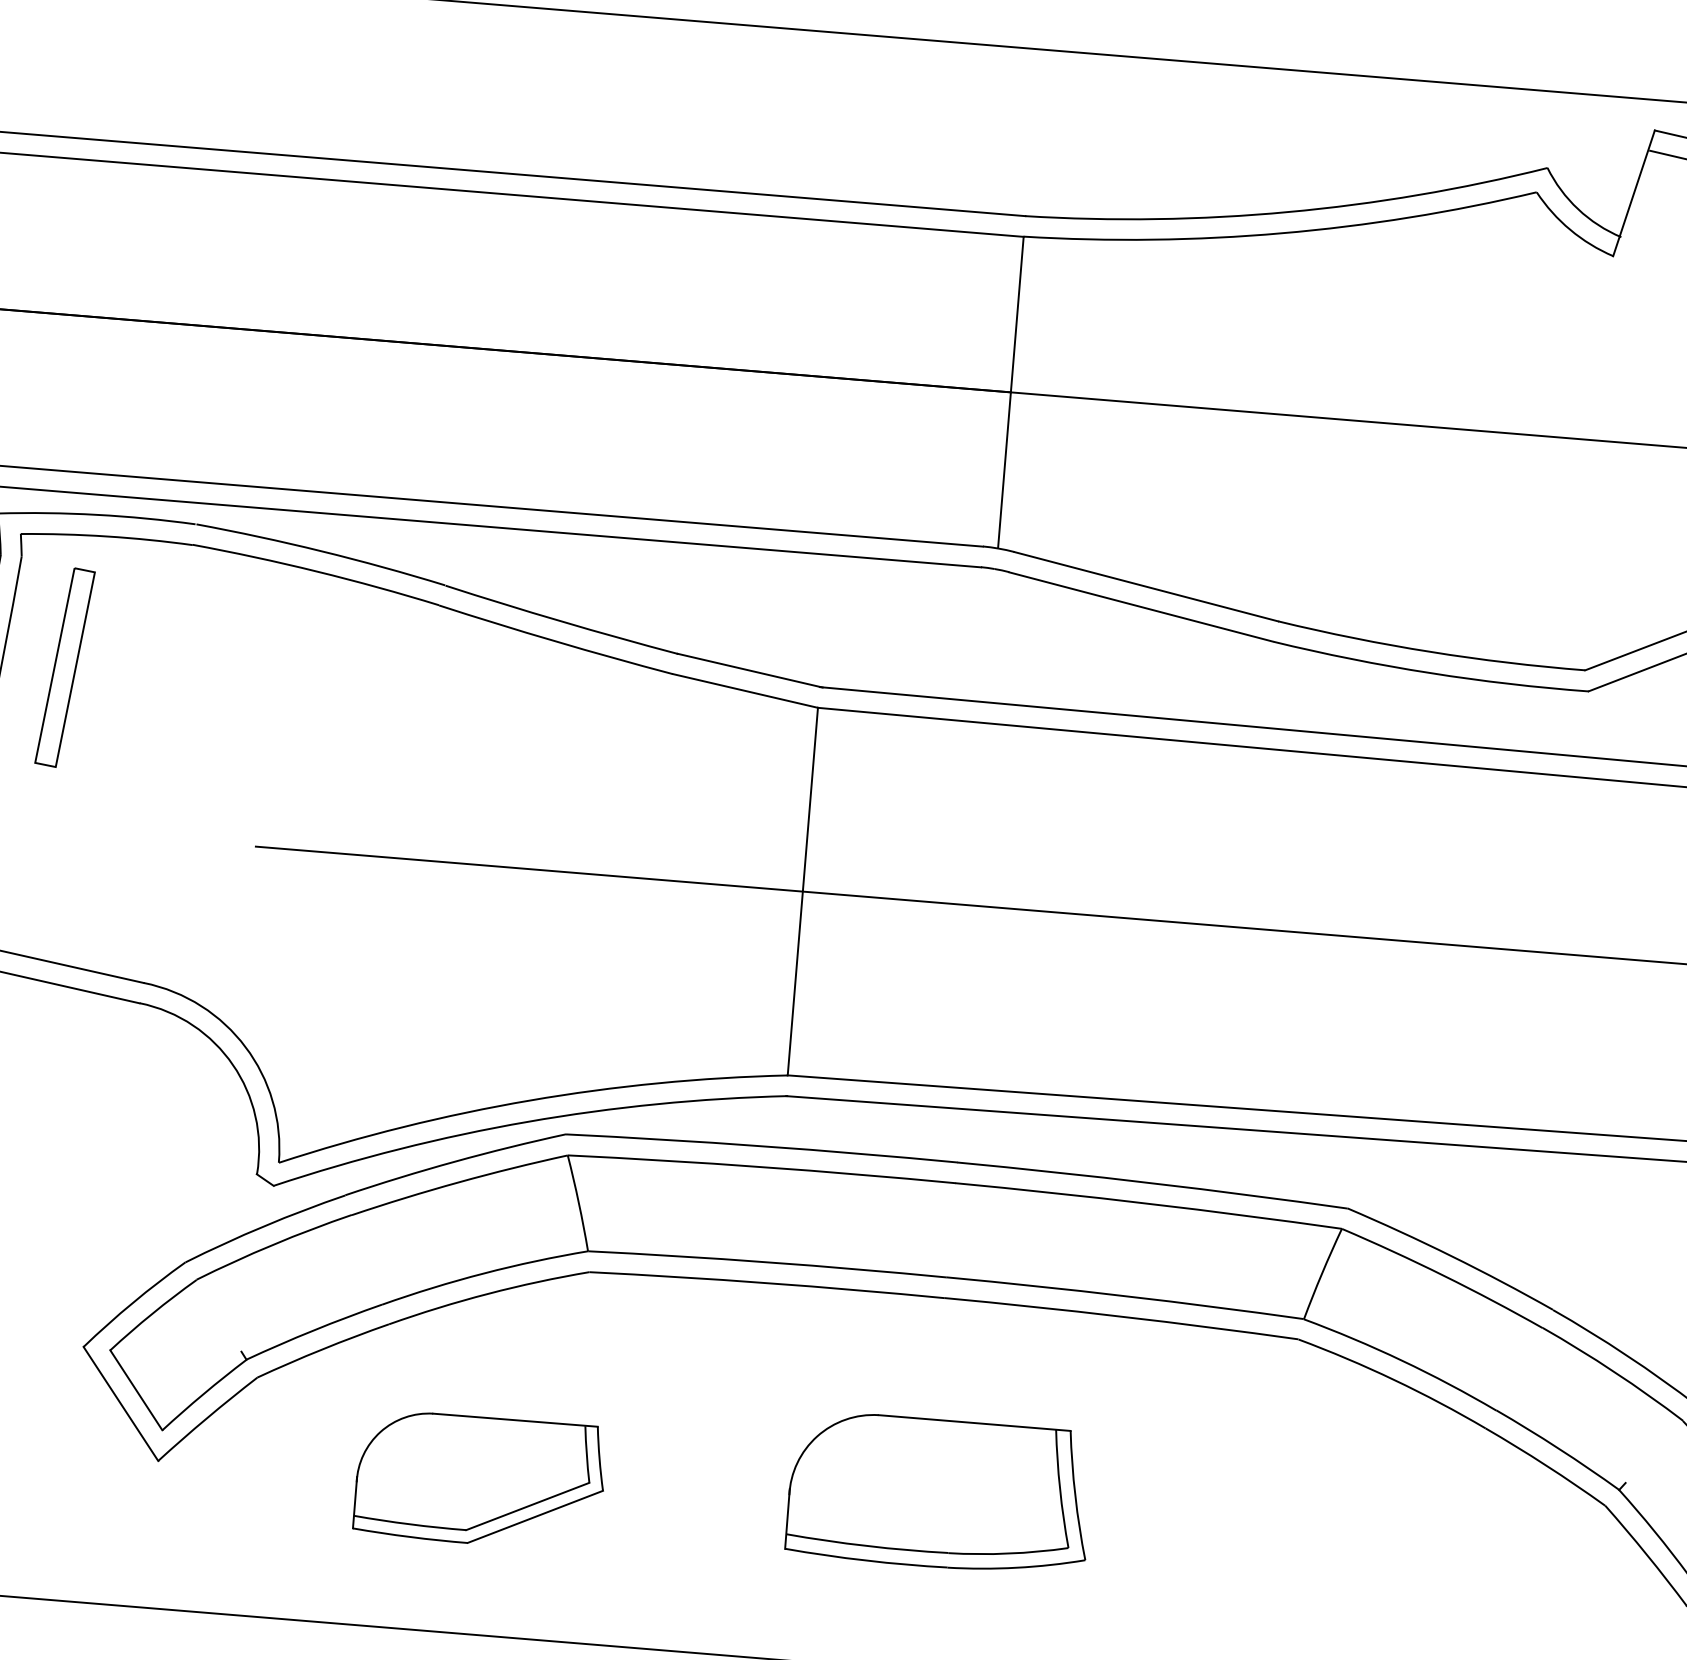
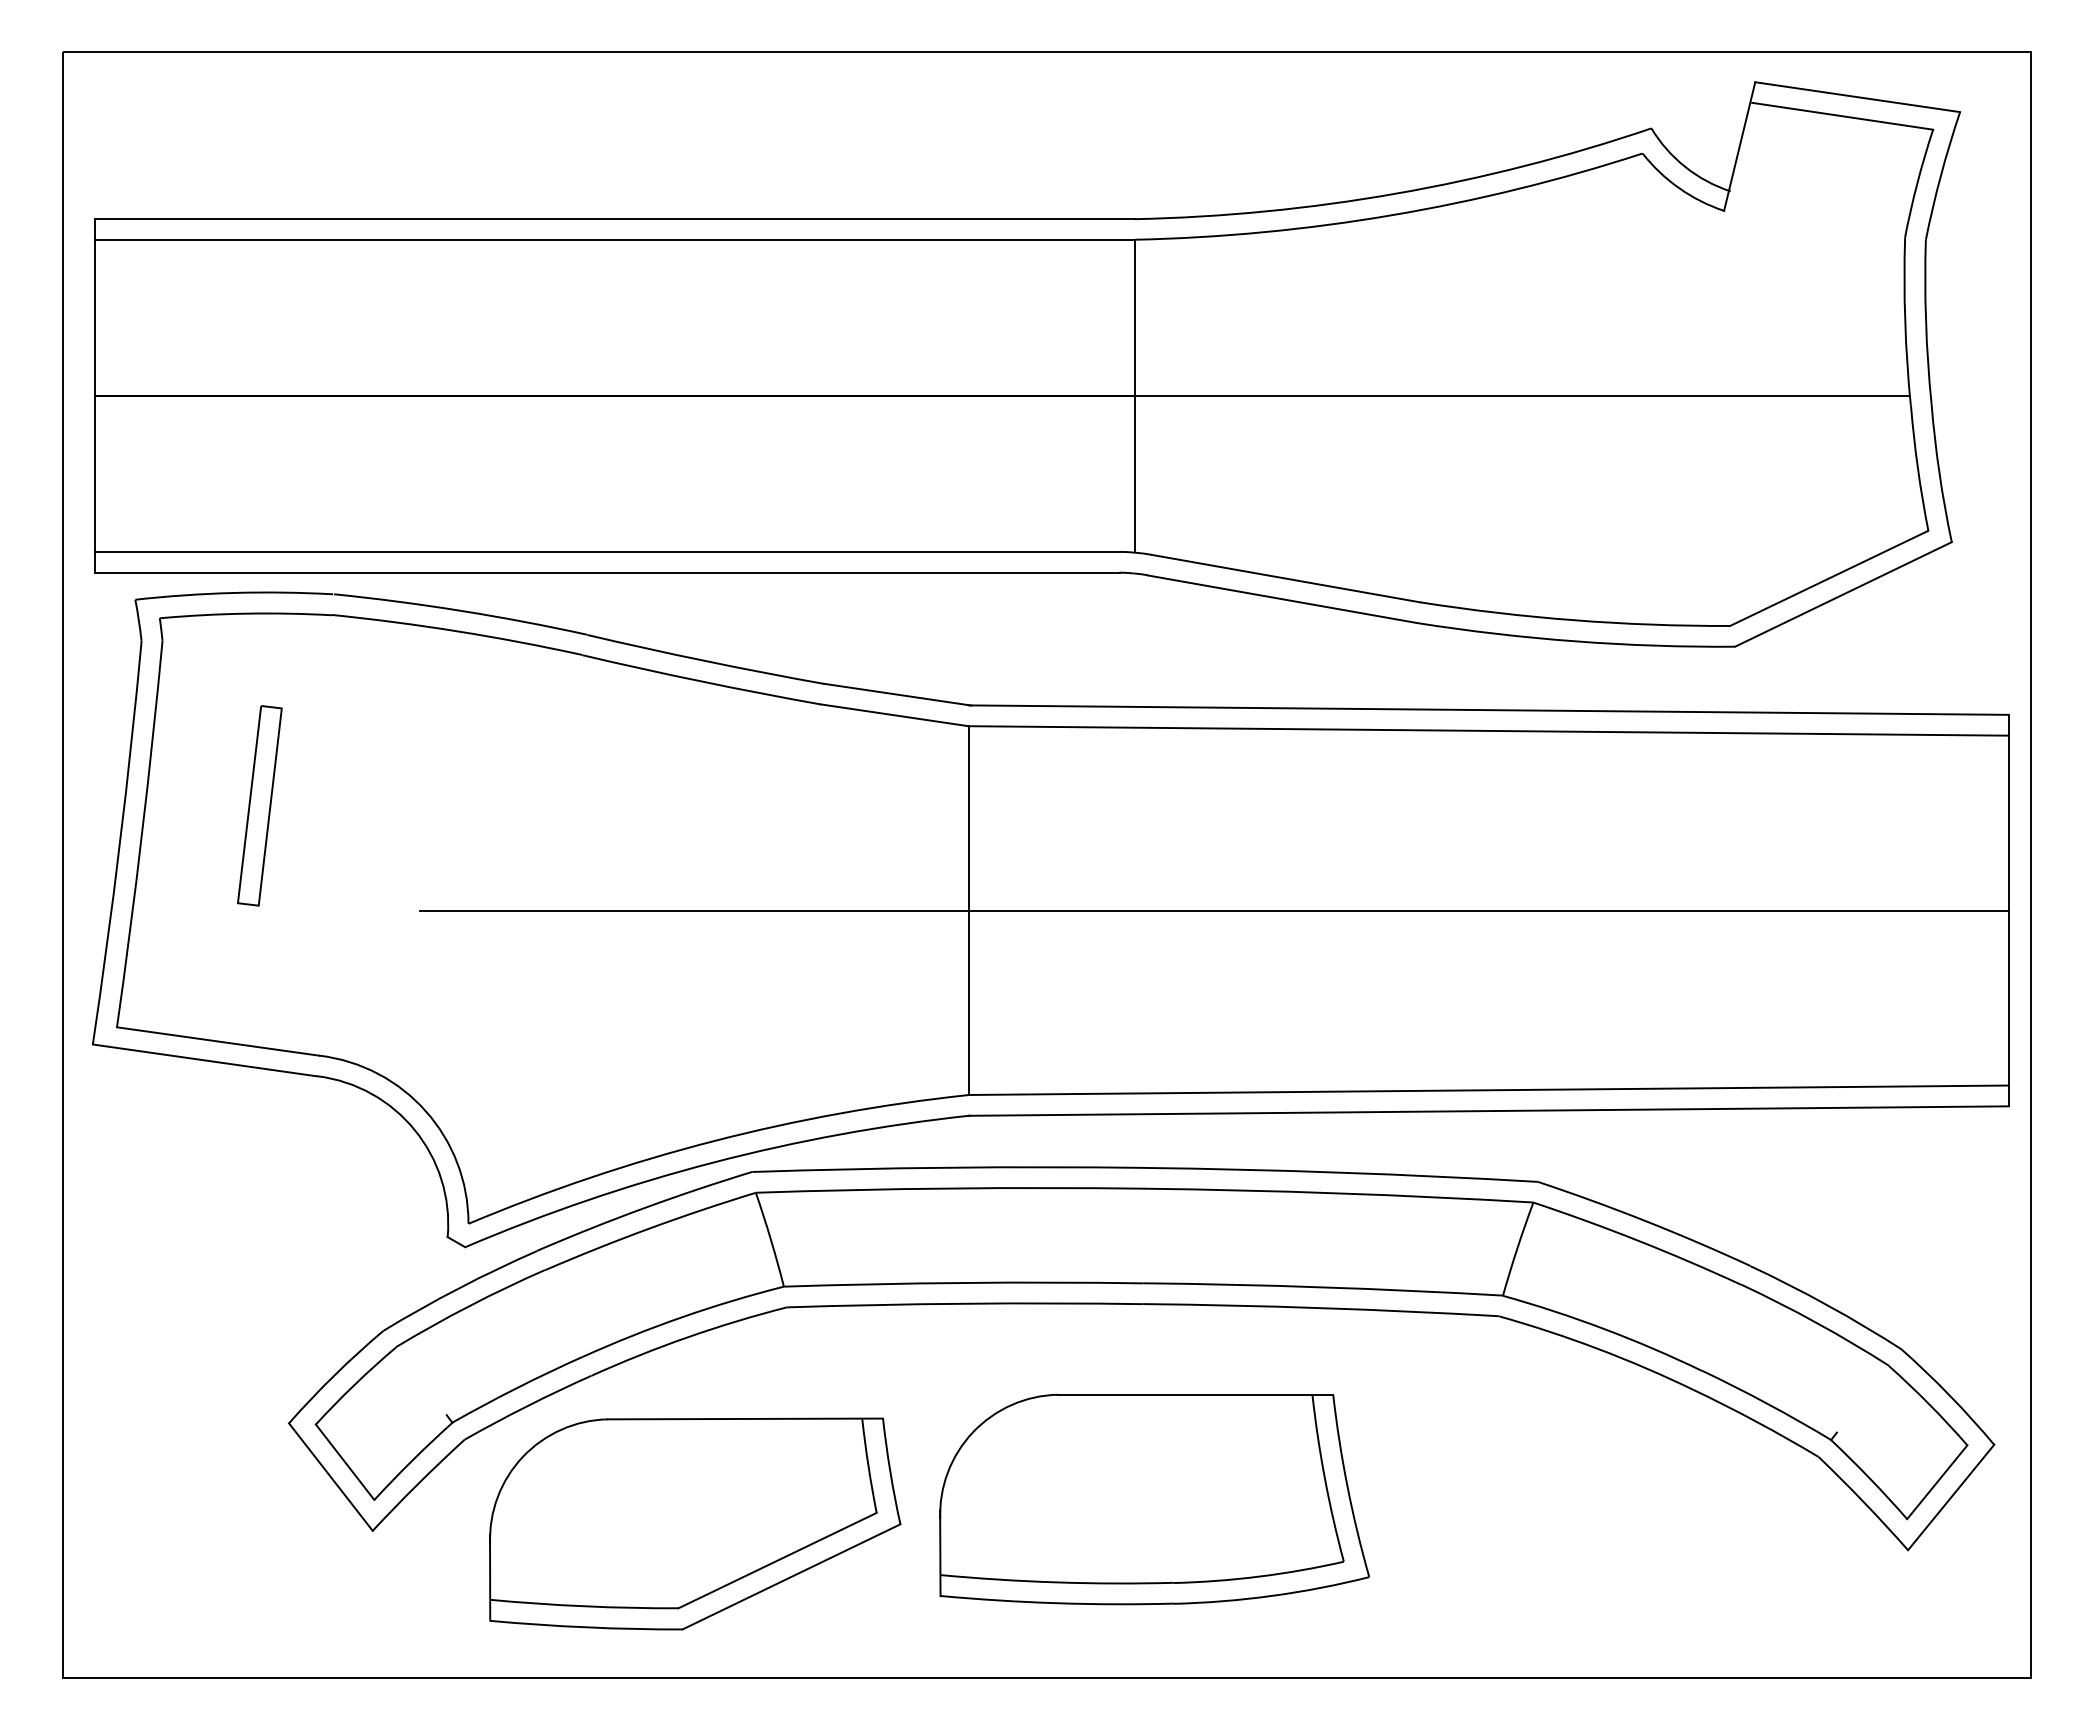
part: (64, 667) -> (259, 805), moved
part: (480, 1480) -> (695, 1523), size x1.67
part: (939, 1493) -> (1154, 1499), size x1.43

